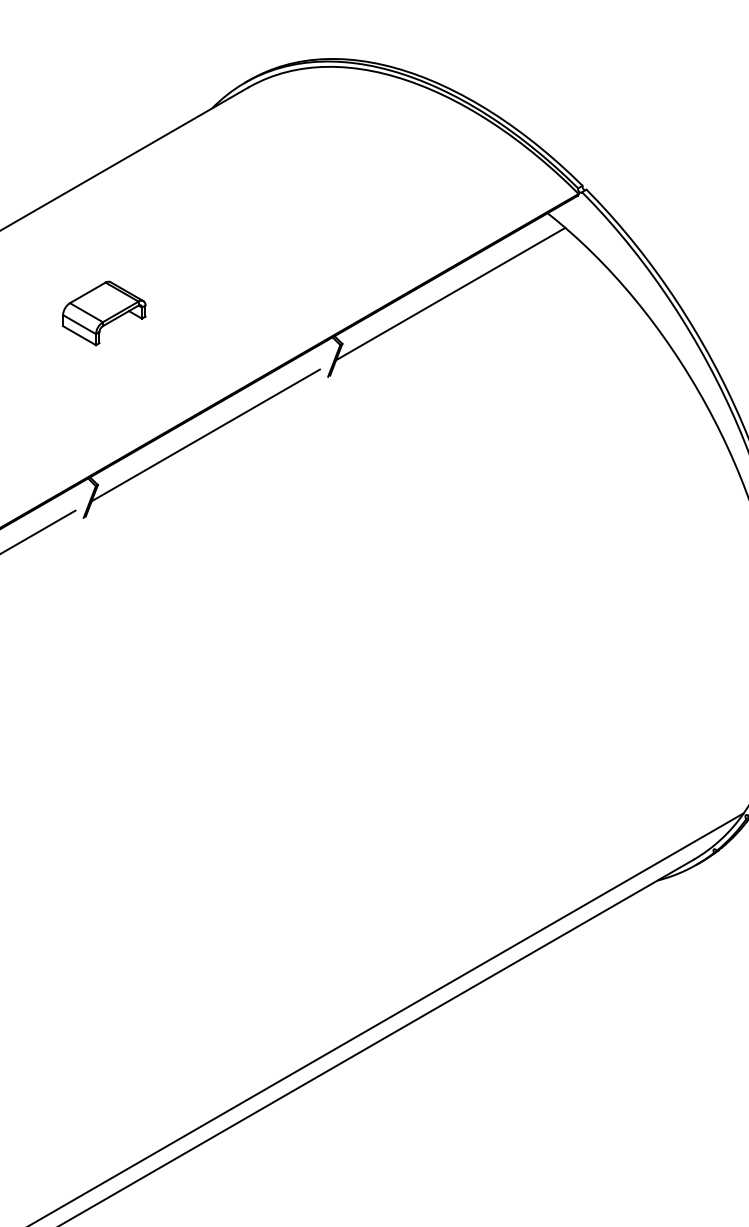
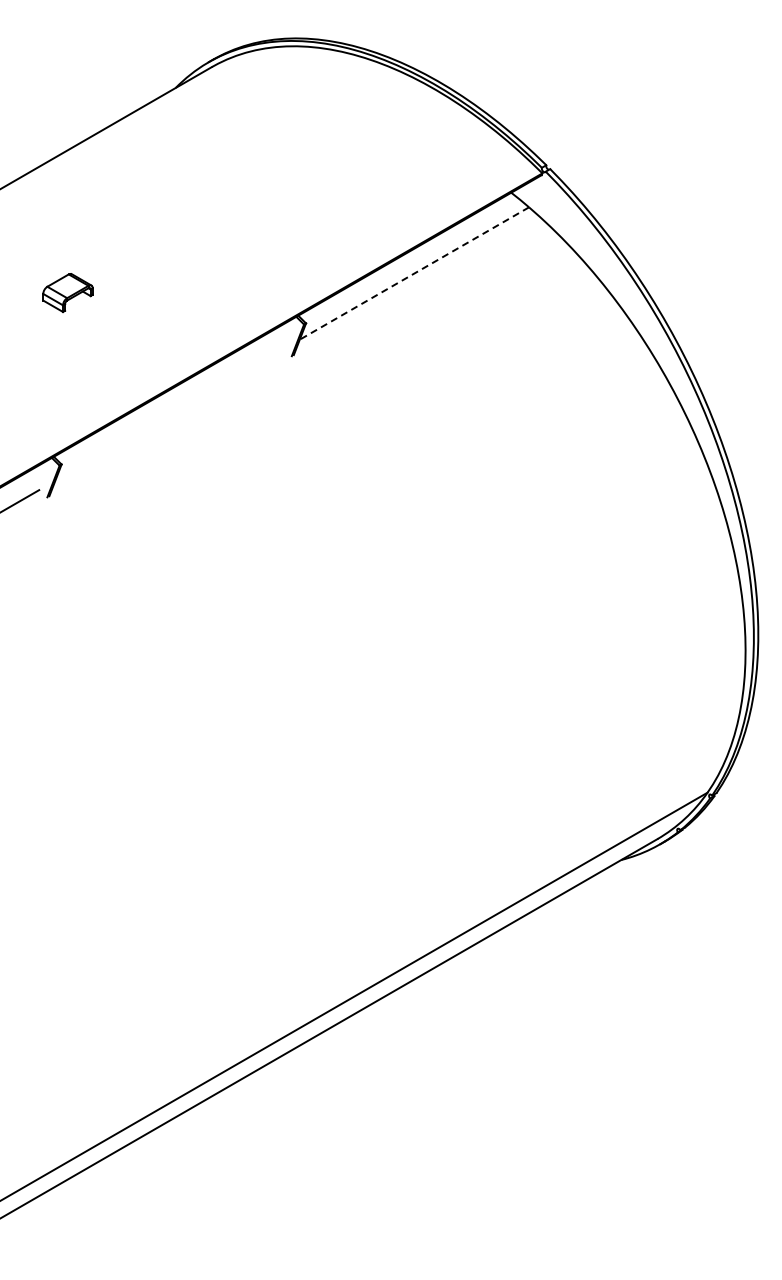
line: (449, 294) -> (413, 273), solid -> dashed
part: (103, 313) -> (67, 292), size x0.6
line: (205, 435) -> (169, 414), removed

